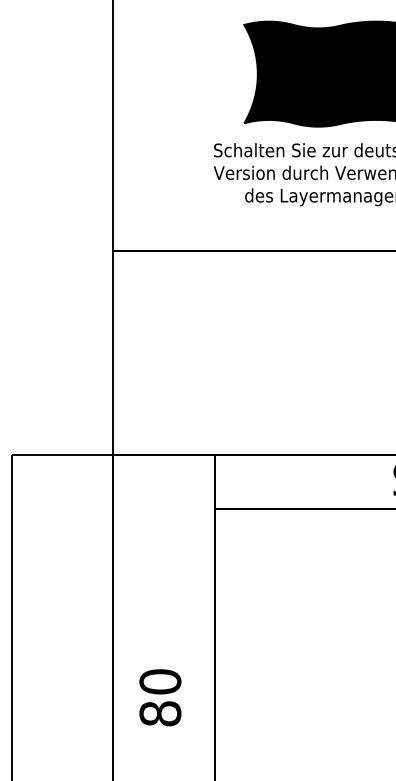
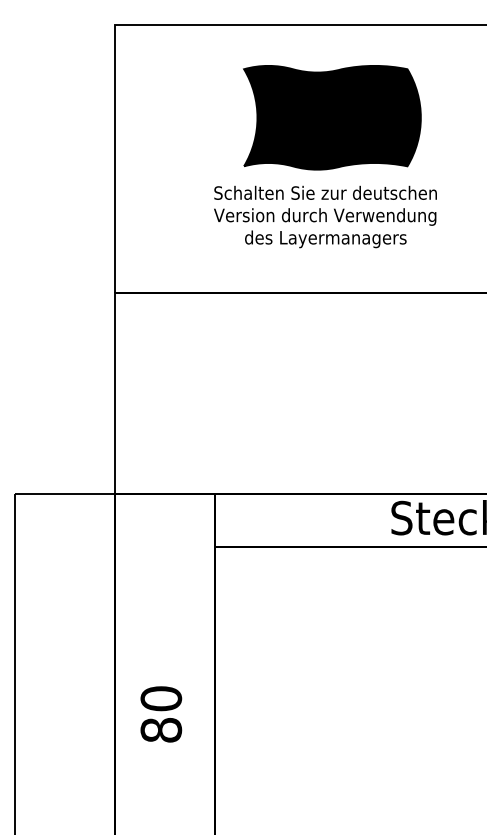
text: (160, 697) -> (161, 714), moved

